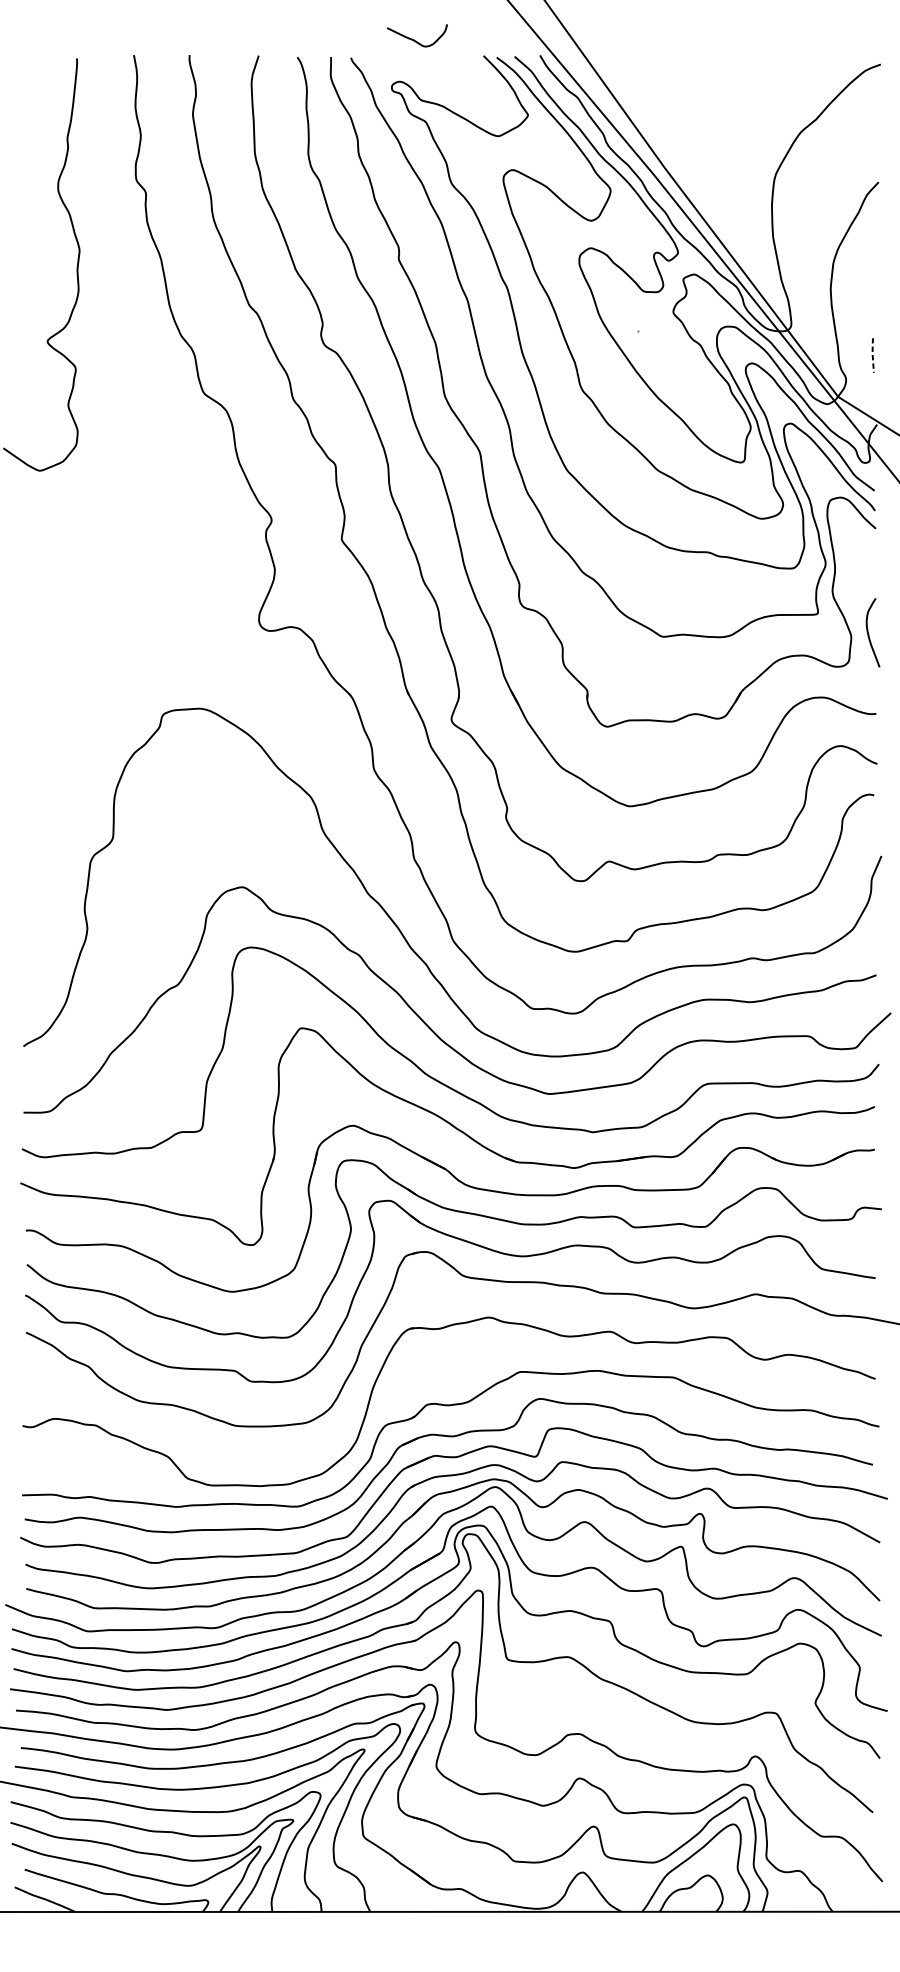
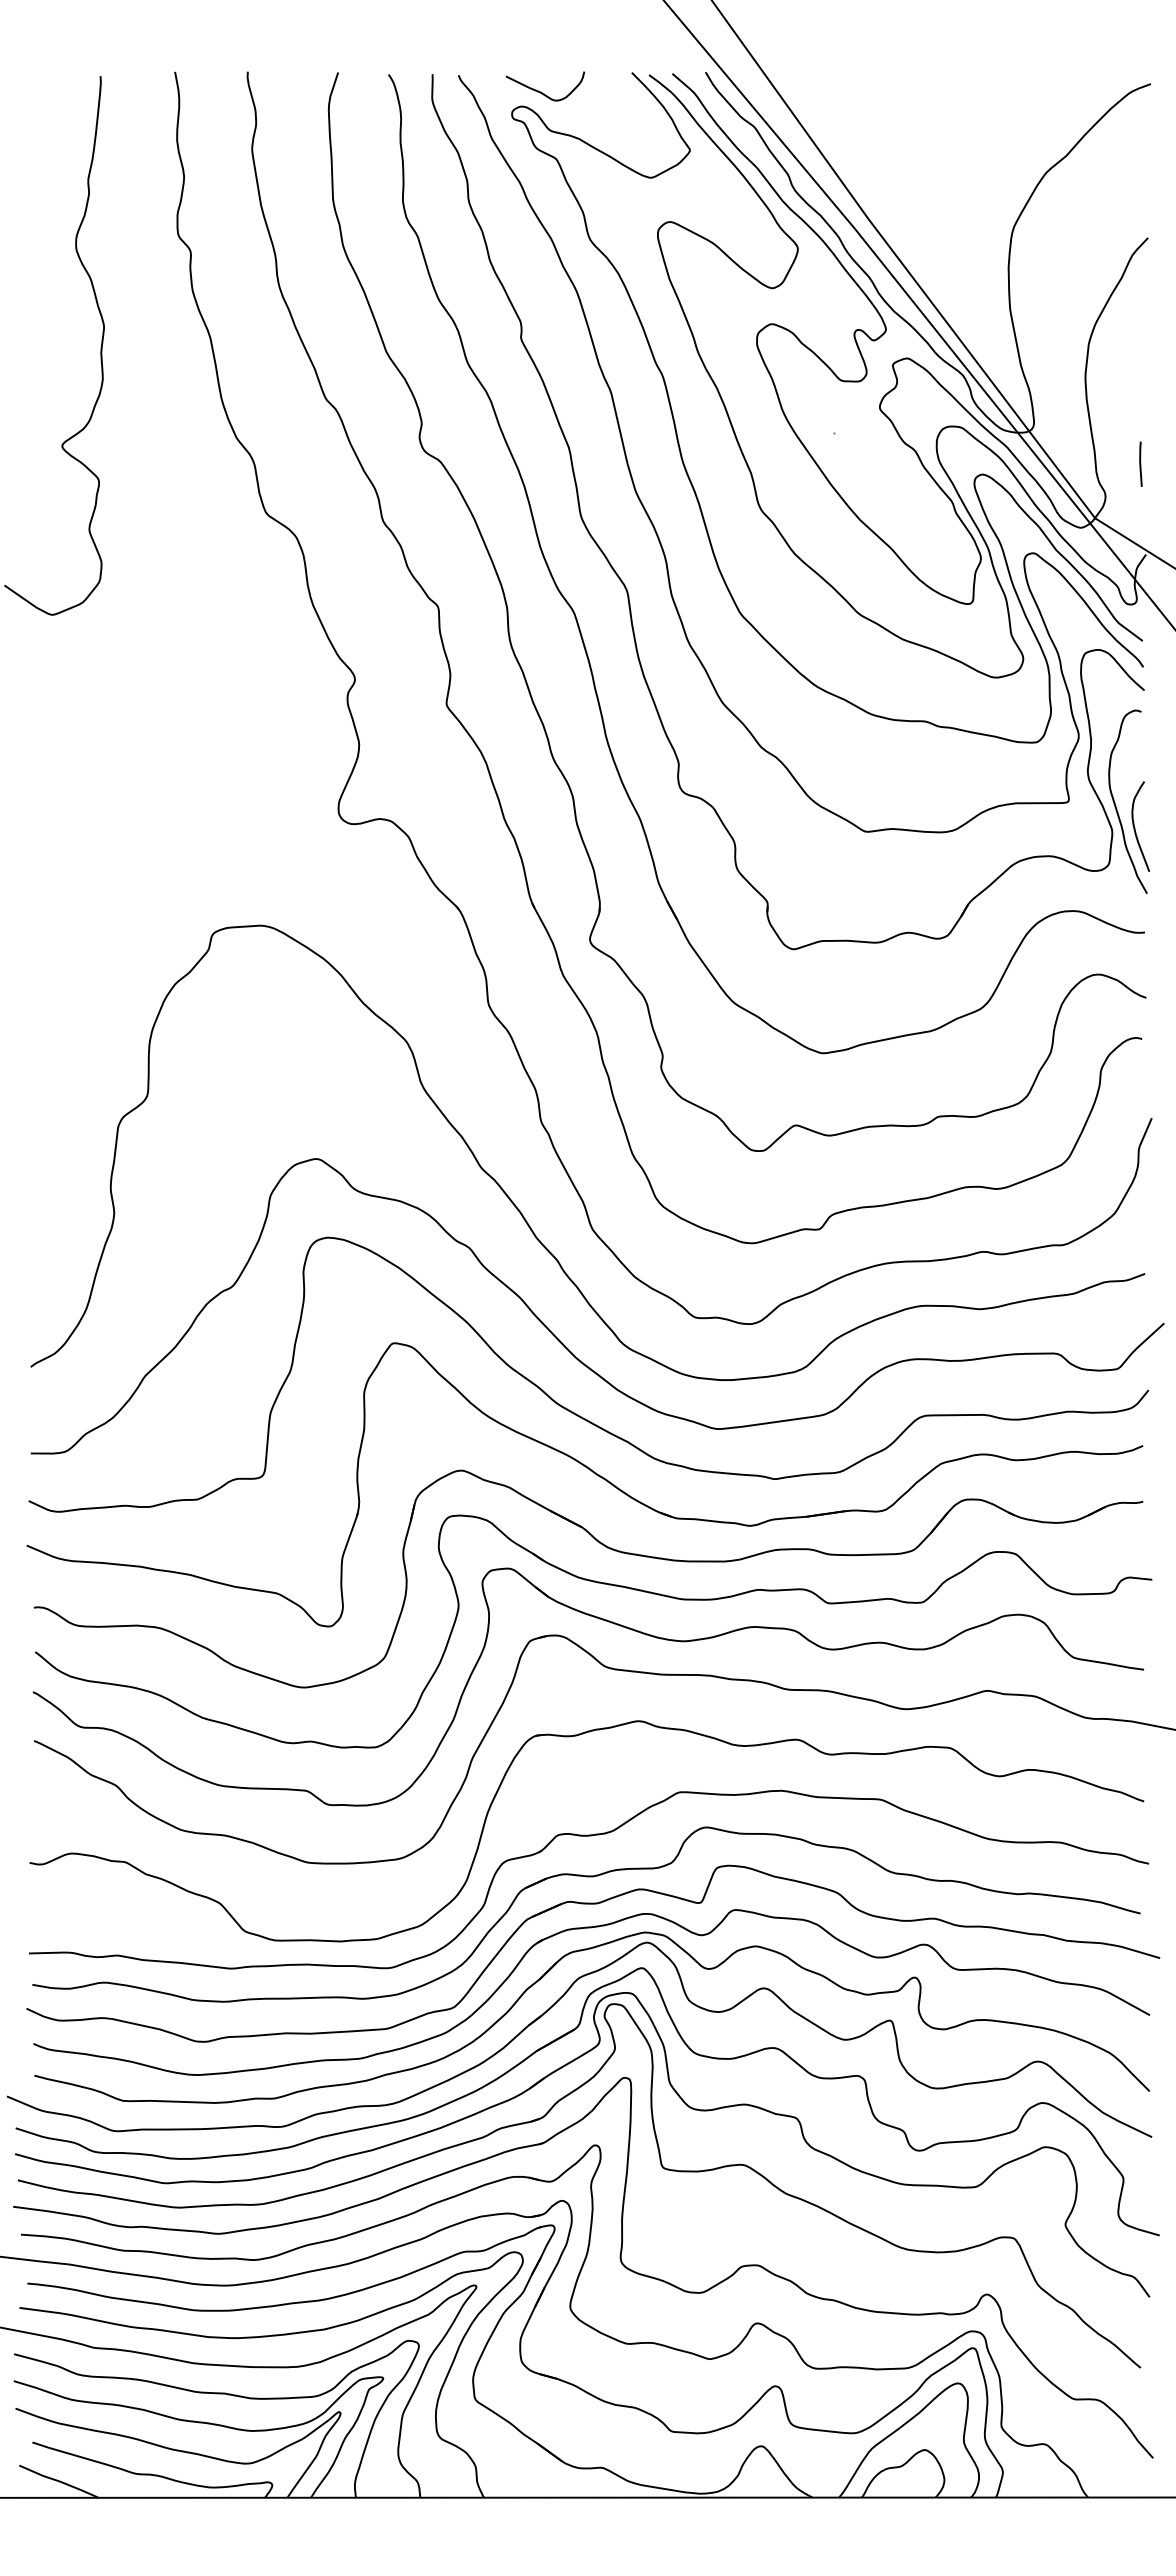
curve: (414, 39) -> (541, 91), moved
line: (872, 354) -> (1140, 463), dashed -> solid
curve: (854, 616) -> (1116, 805), added

